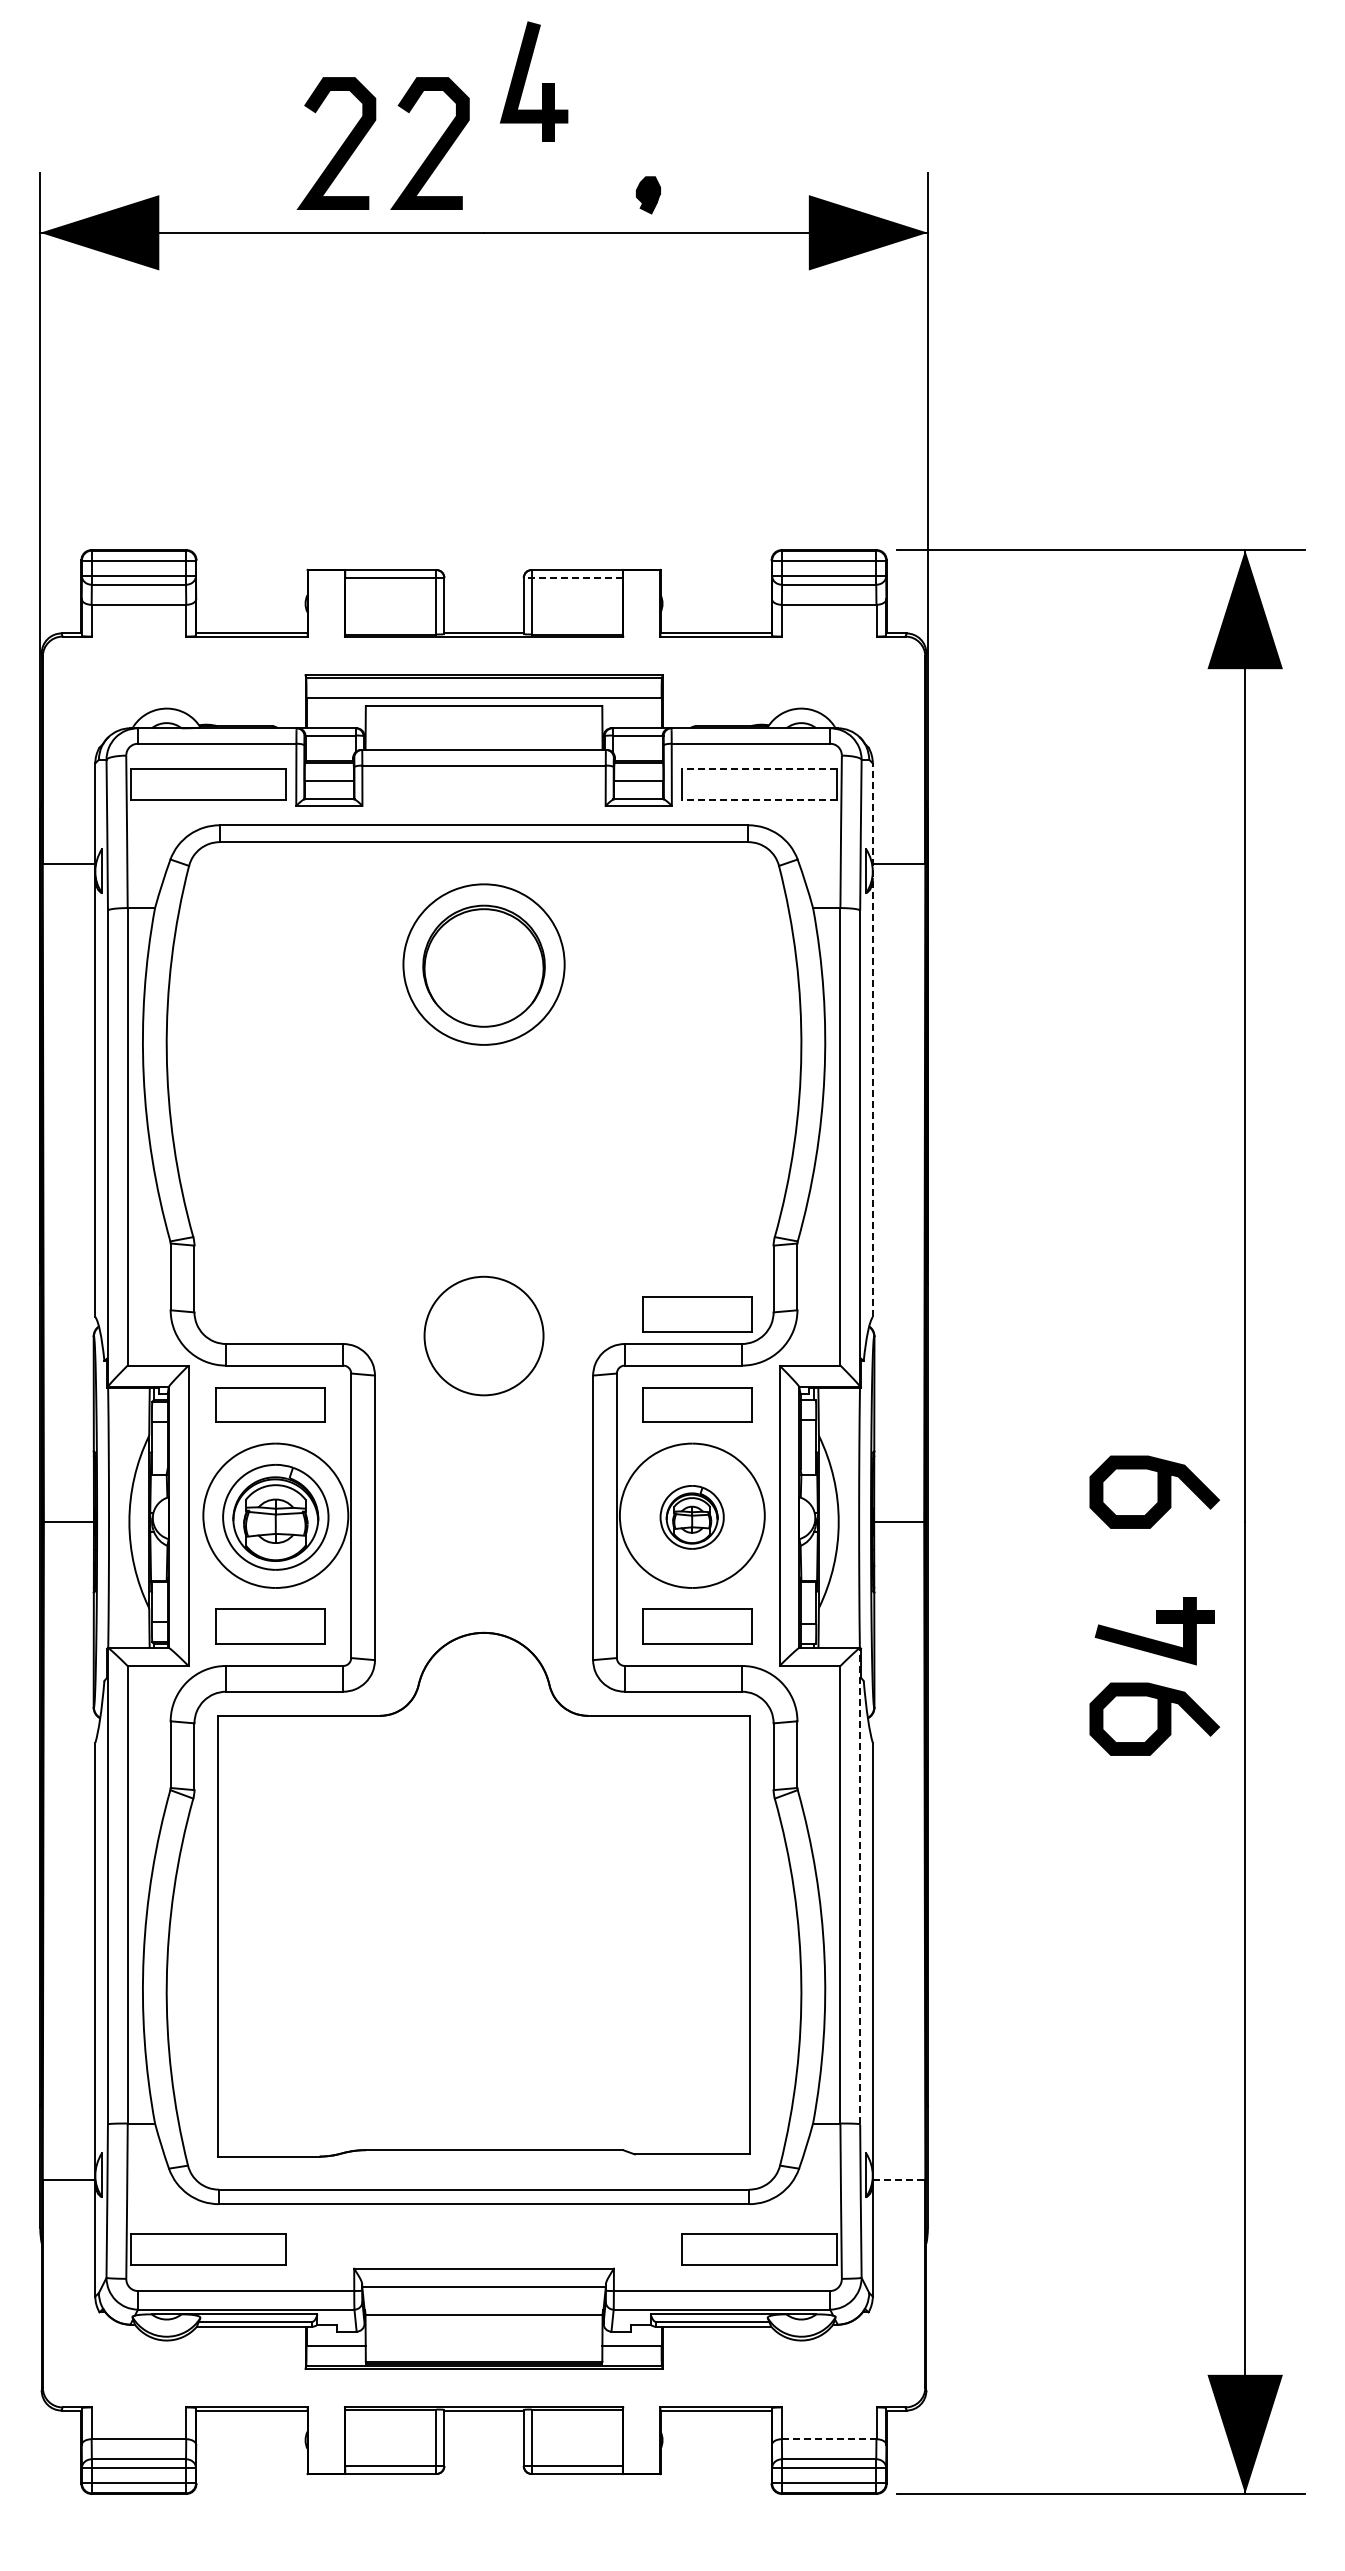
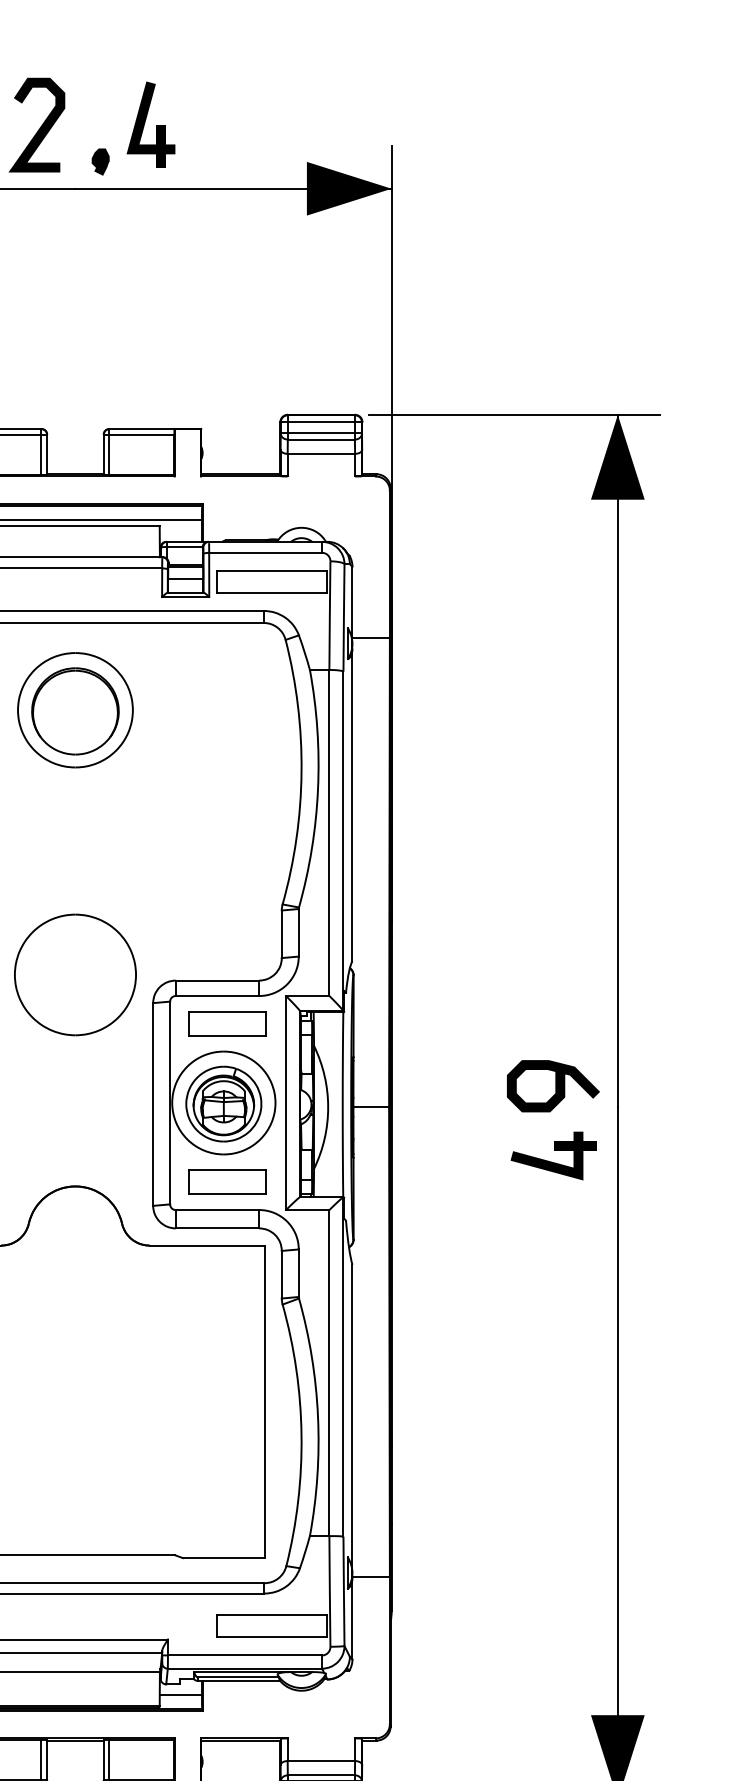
part: (526, 79) -> (145, 122), moved
part: (647, 195) -> (99, 162), moved
line: (573, 577) -> (139, 434), dashed -> solid
line: (759, 768) -> (271, 570), dashed -> solid
line: (759, 799) -> (271, 592), dashed -> solid
line: (872, 1040) -> (352, 764), dashed -> solid
part: (697, 1314) -> (227, 959), removed
part: (483, 1335) -> (75, 974), size x1.43
part: (691, 1517) -> (223, 1104), size x1.67
part: (1151, 1638) -> (551, 1161), moved
curve: (1157, 1718) -> (555, 1247), removed
line: (860, 1885) -> (343, 1366), dashed -> solid
line: (899, 2180) -> (371, 1576), dashed -> solid
line: (828, 2439) -> (320, 1761), dashed -> solid

